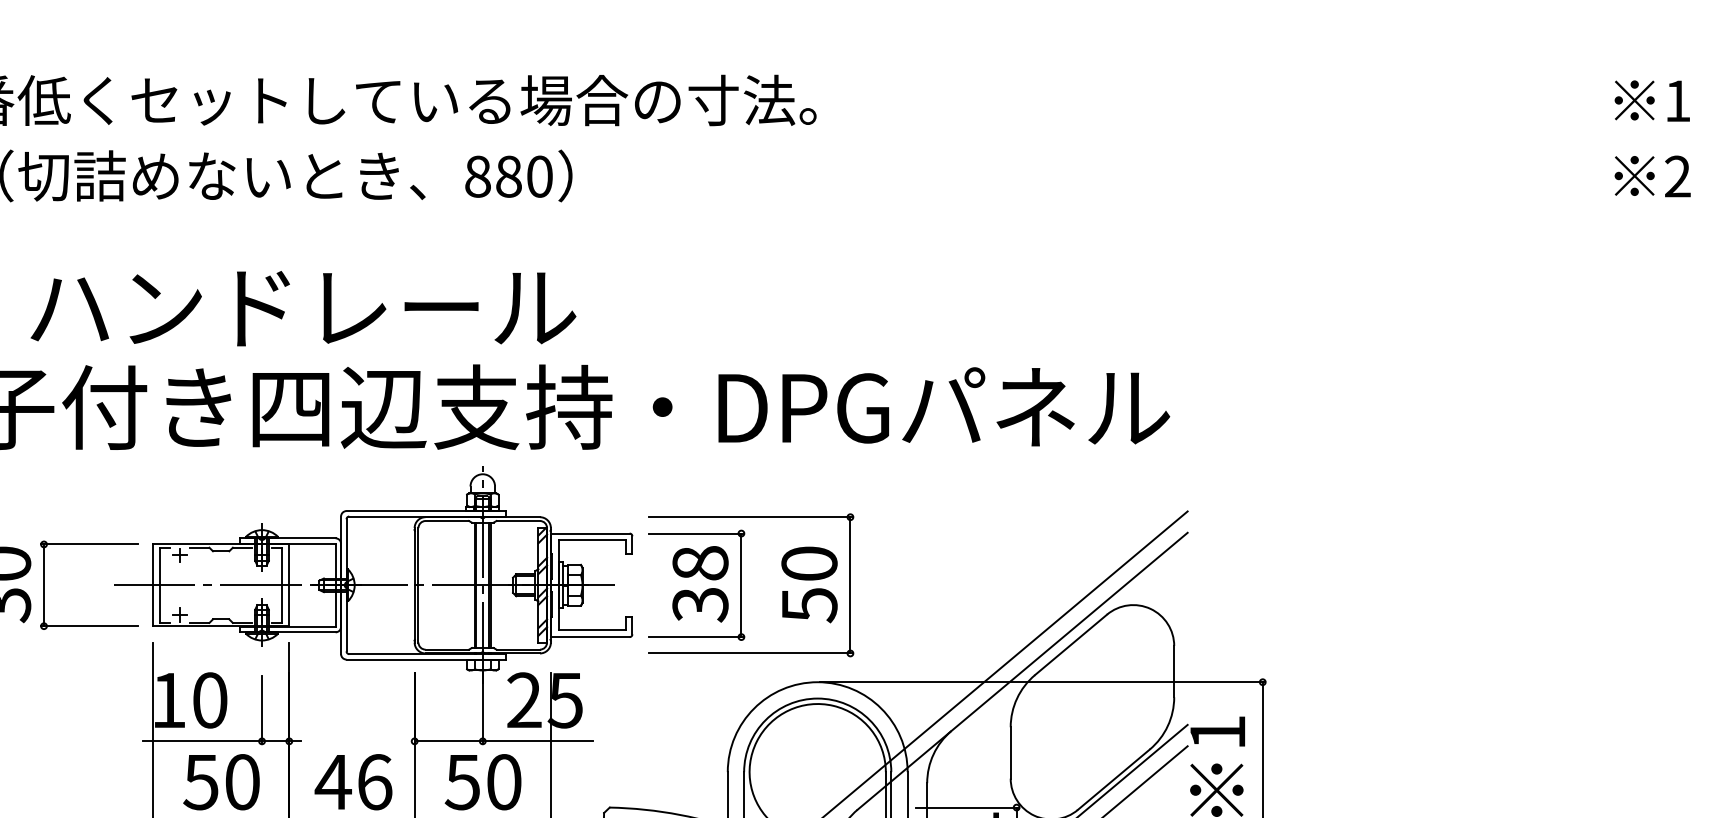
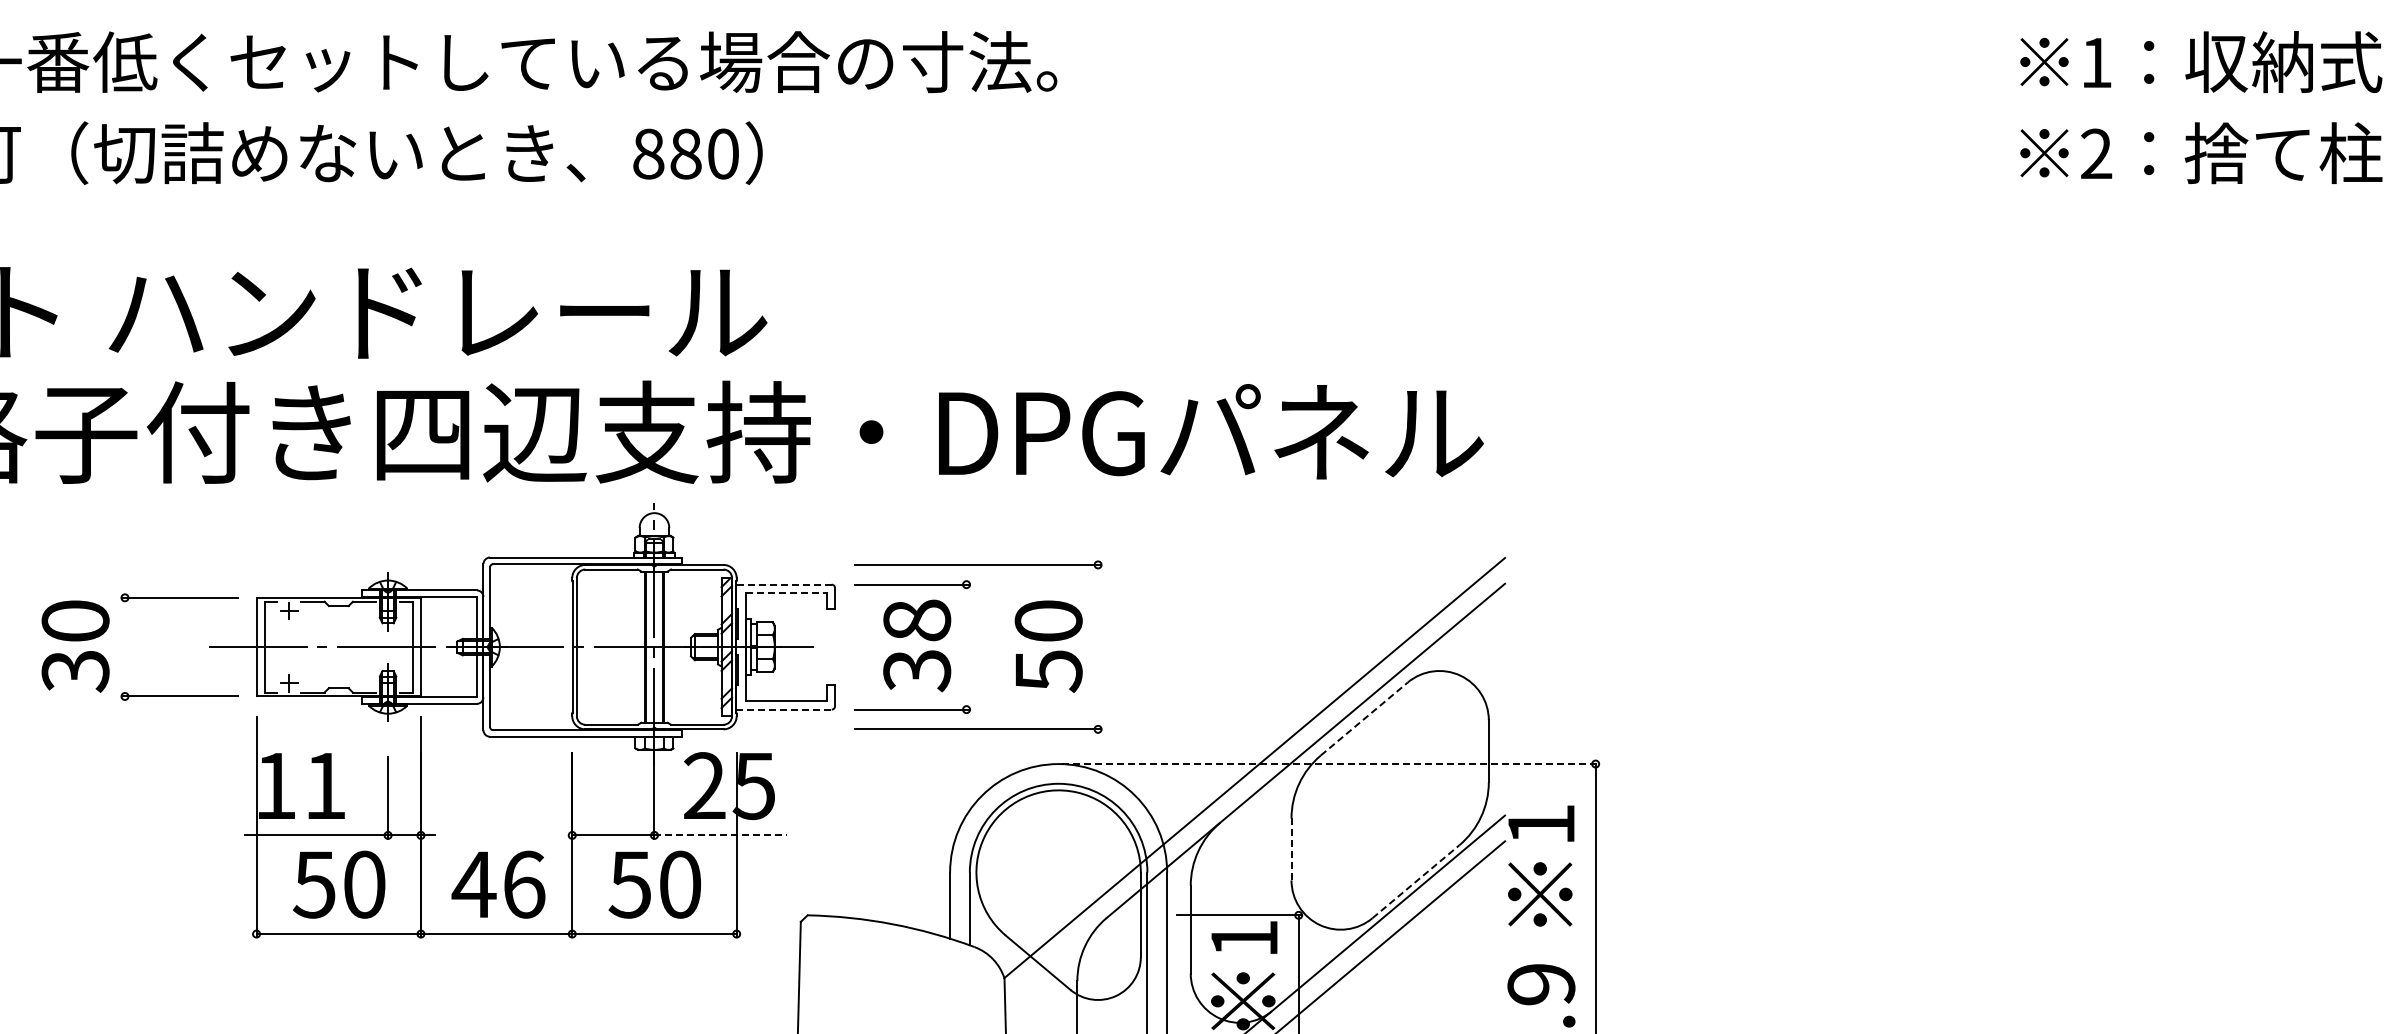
line: (590, 533) -> (784, 584), solid -> dashed
line: (593, 540) -> (787, 592), solid -> dashed
line: (44, 584) -> (125, 646), removed
line: (741, 584) -> (966, 646), removed
line: (850, 584) -> (1098, 646), removed
line: (590, 637) -> (784, 709), solid -> dashed
line: (1071, 644) -> (1364, 718), solid -> dashed
line: (1043, 682) -> (1330, 764), solid -> dashed
text: (210, 700) -> (325, 786), 10 -> 11
line: (538, 741) -> (721, 835), solid -> dashed
line: (1010, 753) -> (1291, 849), solid -> dashed
line: (1113, 779) -> (1415, 881), solid -> dashed

